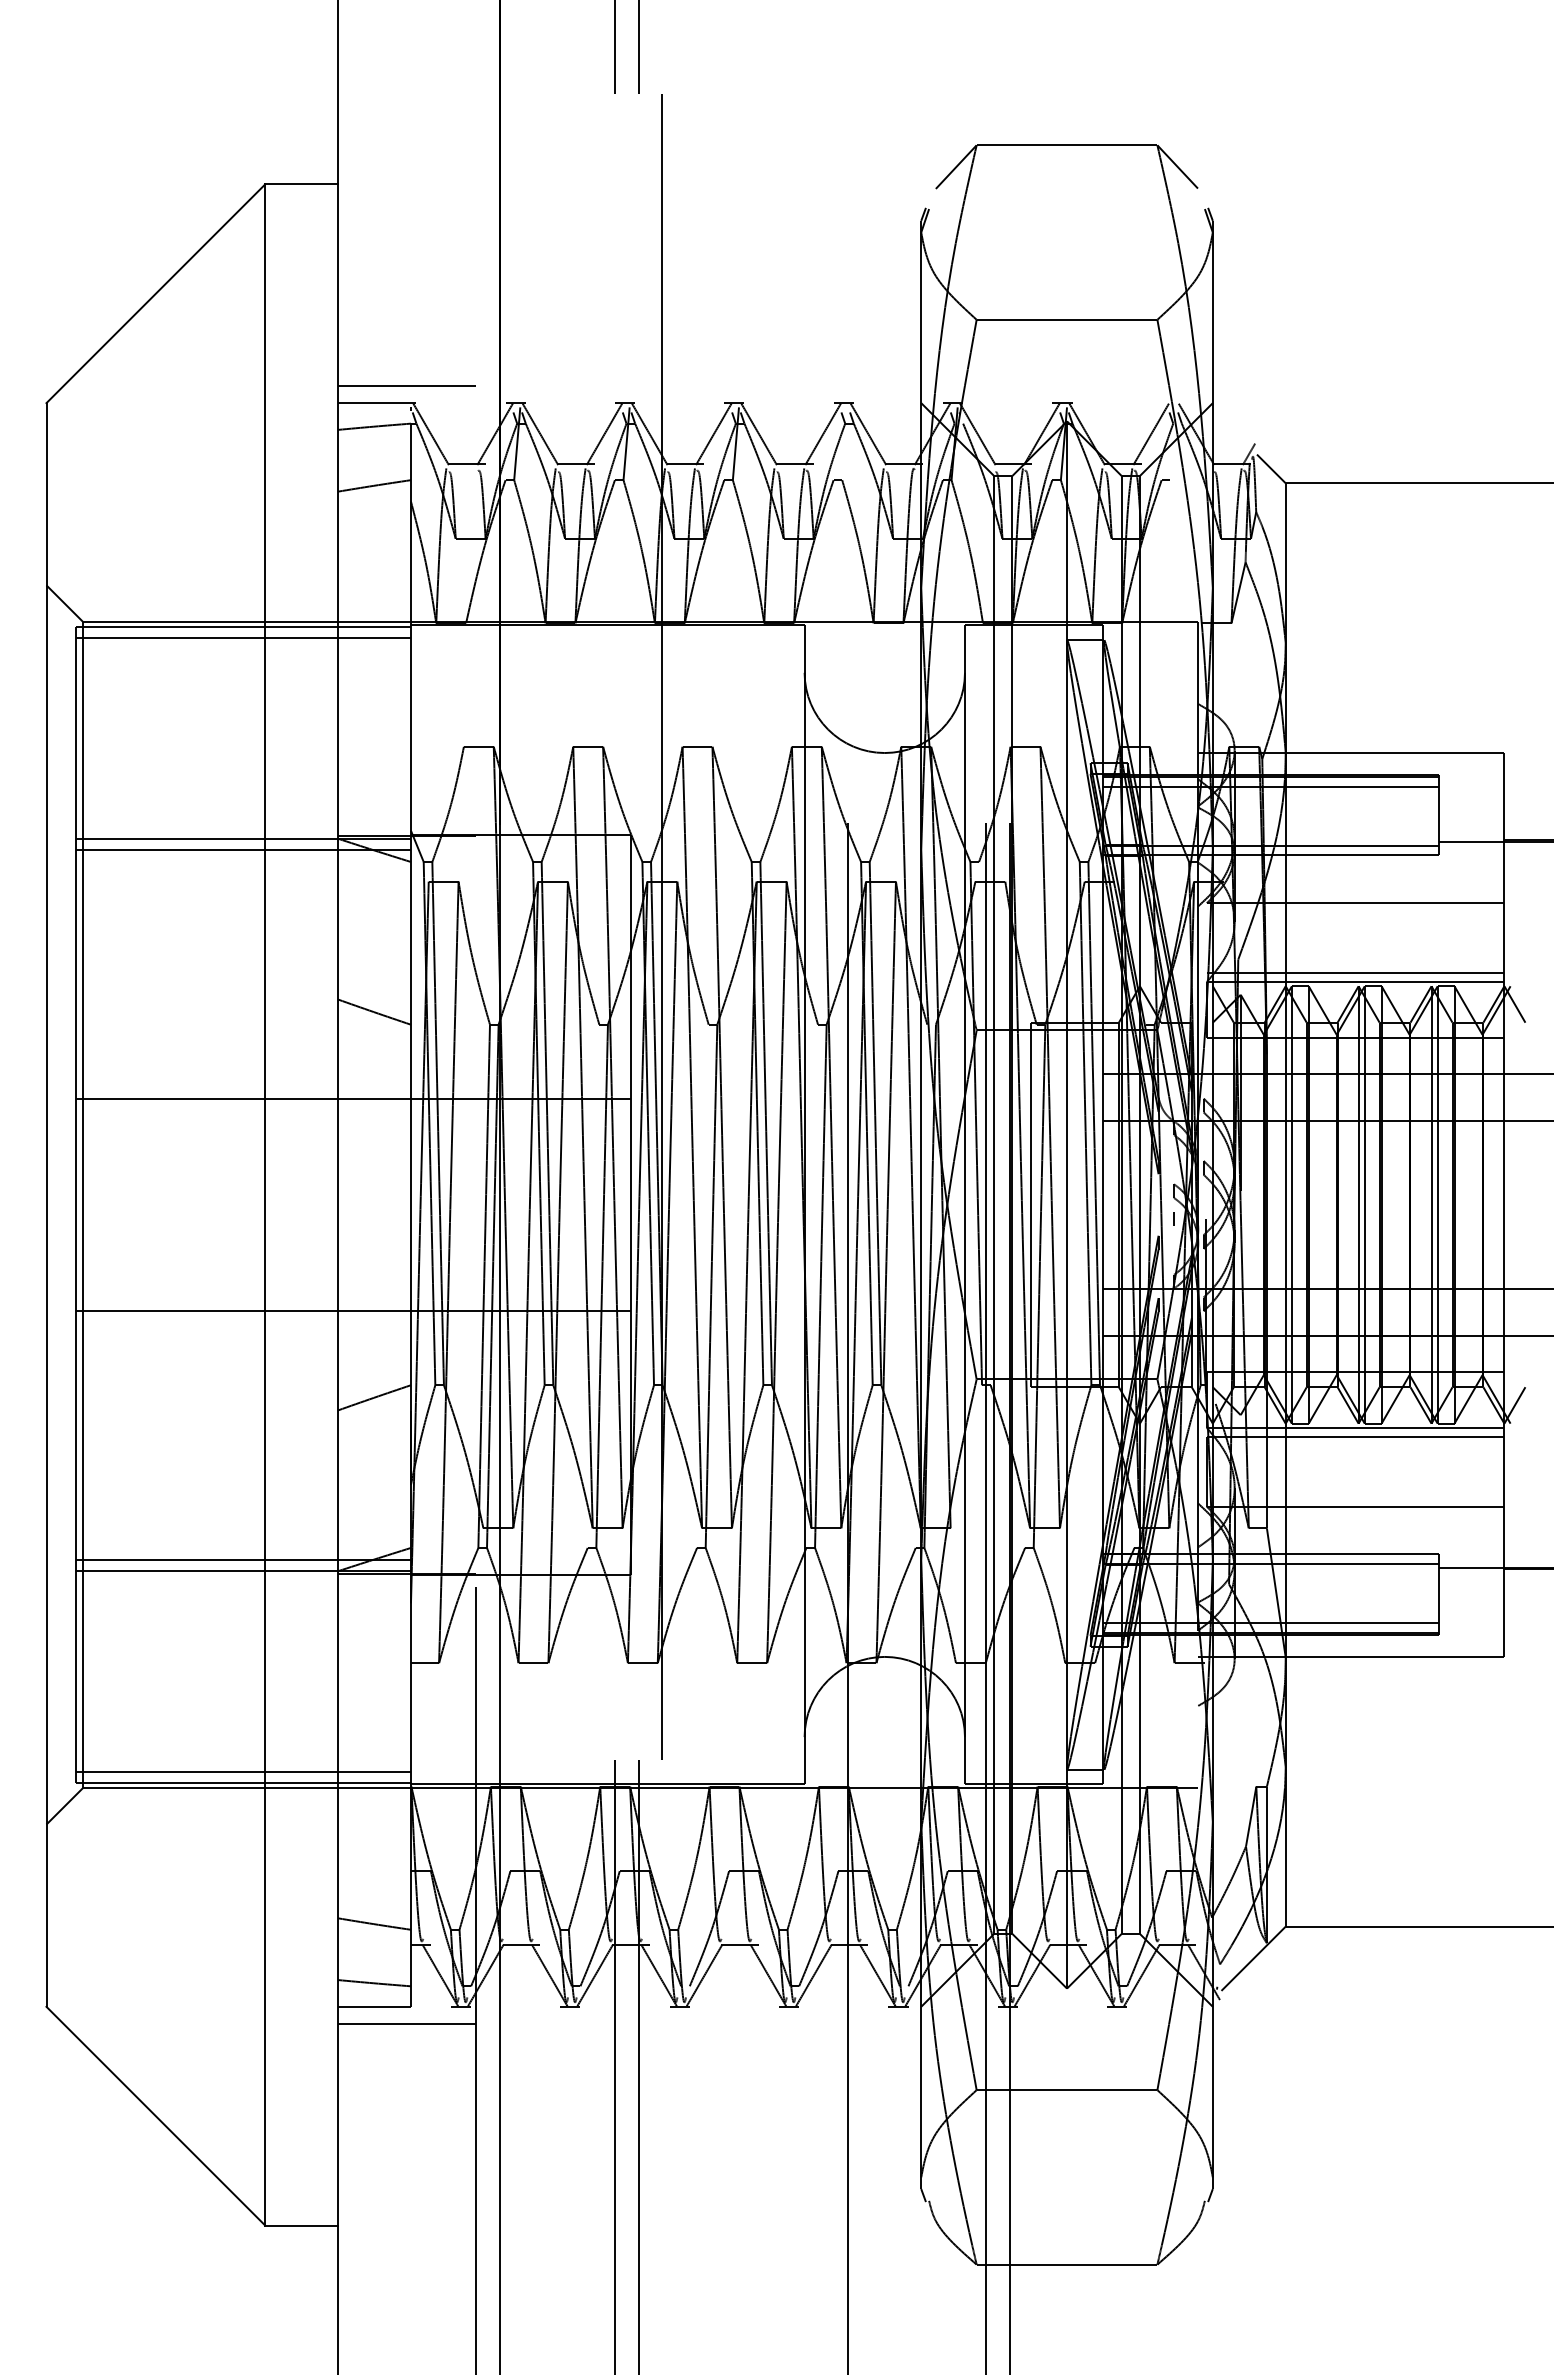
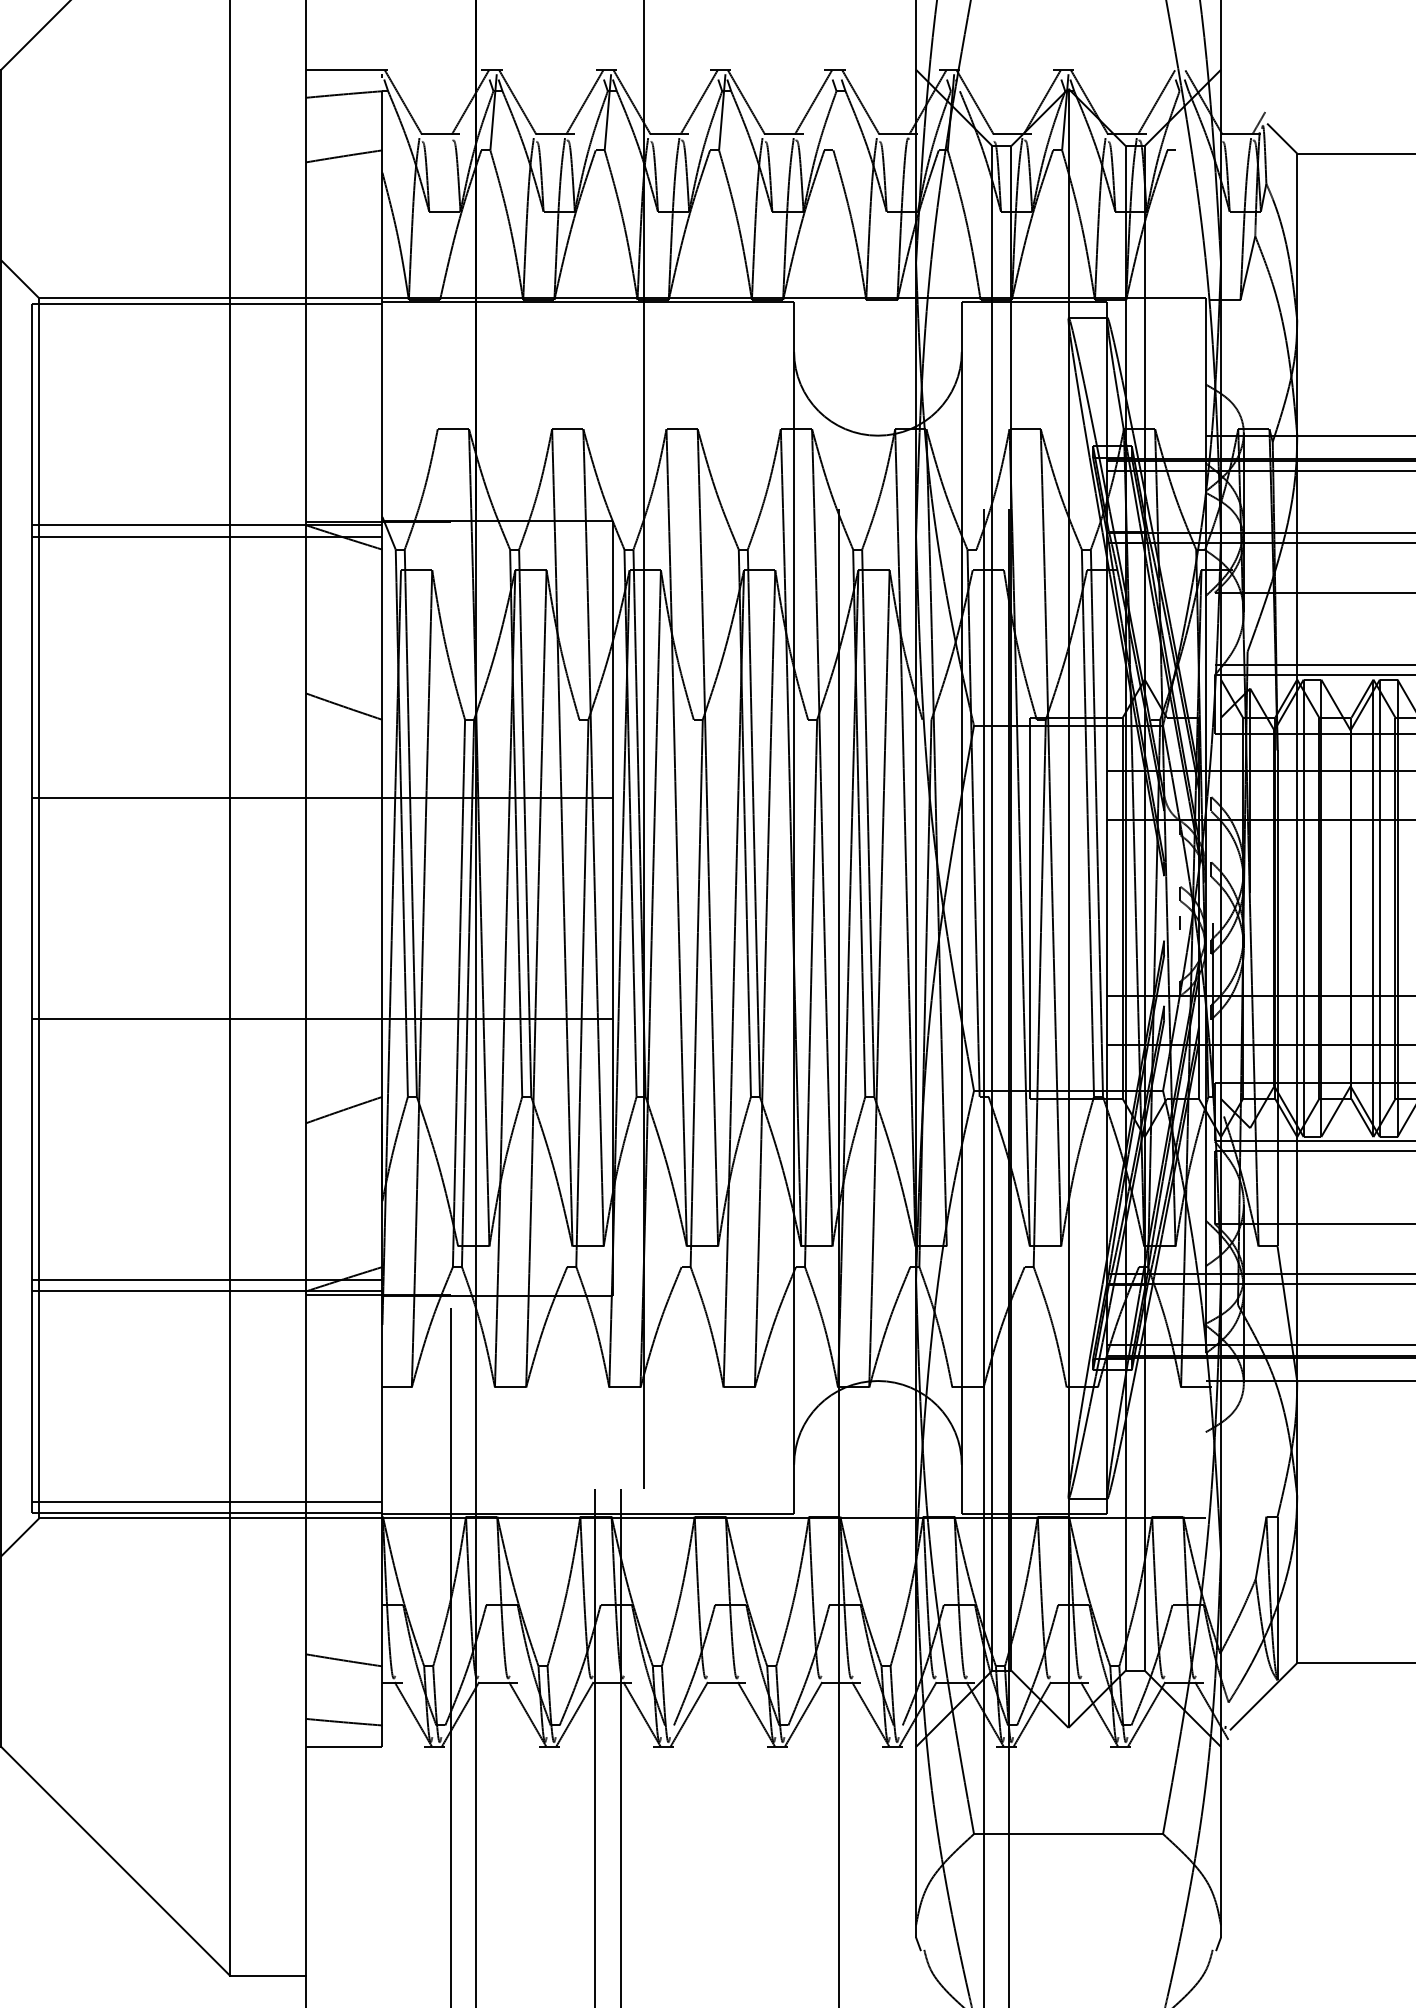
line: (407, 385) -> (378, 51), removed
line: (242, 637) -> (206, 314), removed
line: (407, 2024) -> (378, 1765), removed

